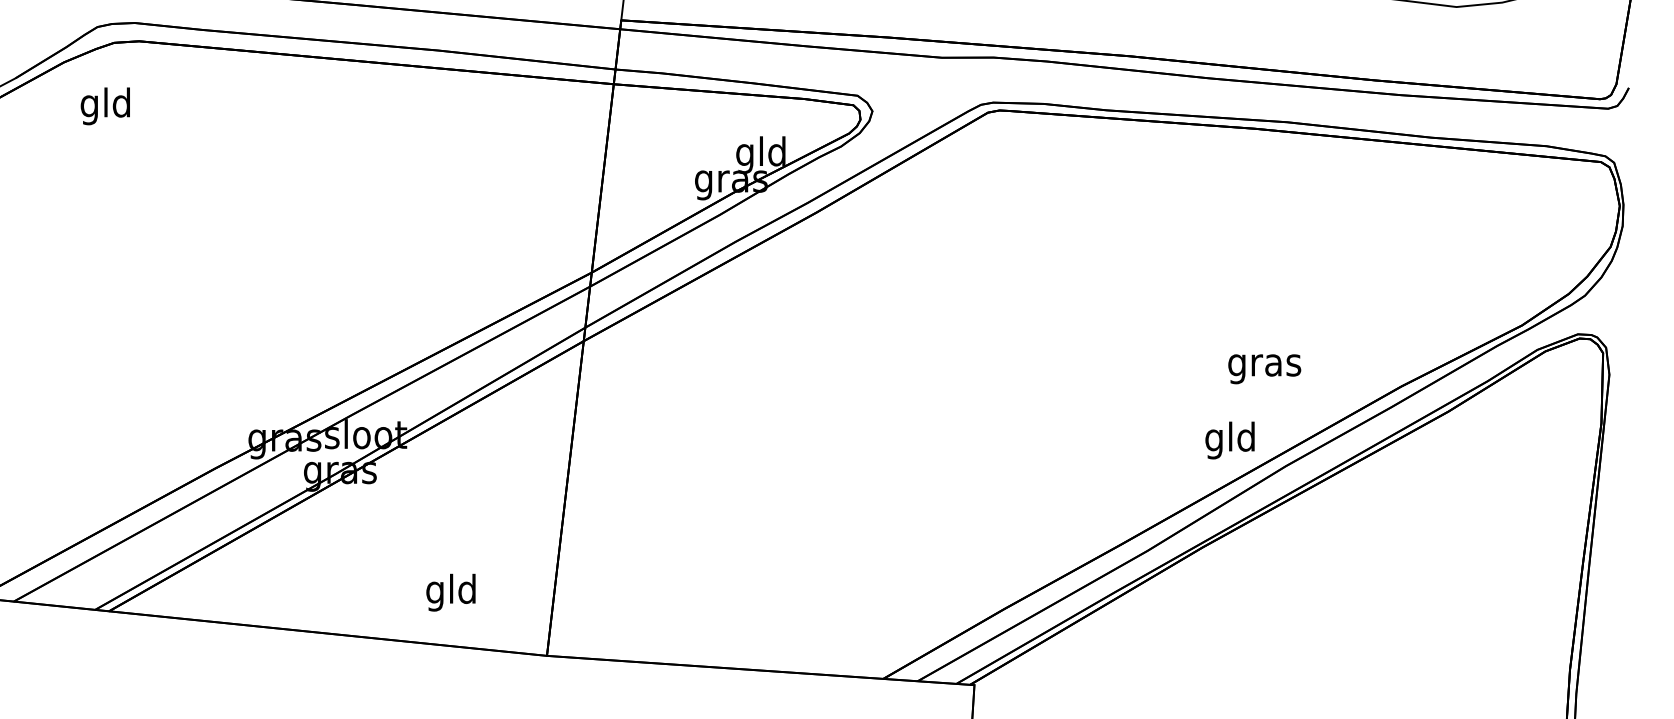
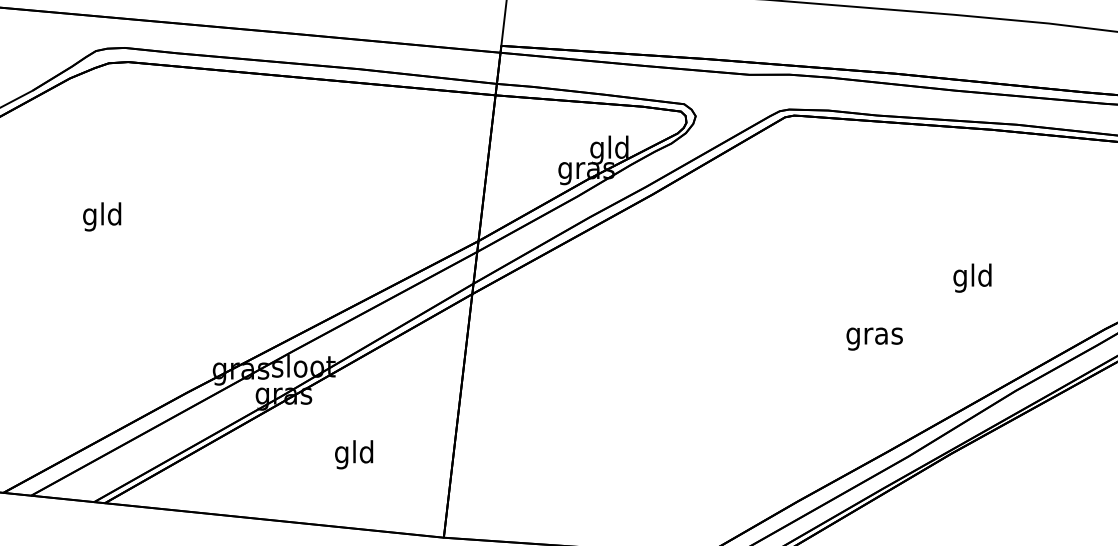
text: (104, 106) -> (101, 217), moved
text: (1264, 369) -> (874, 339), moved
text: (1229, 440) -> (972, 278), moved
text: (450, 592) -> (353, 454), moved

